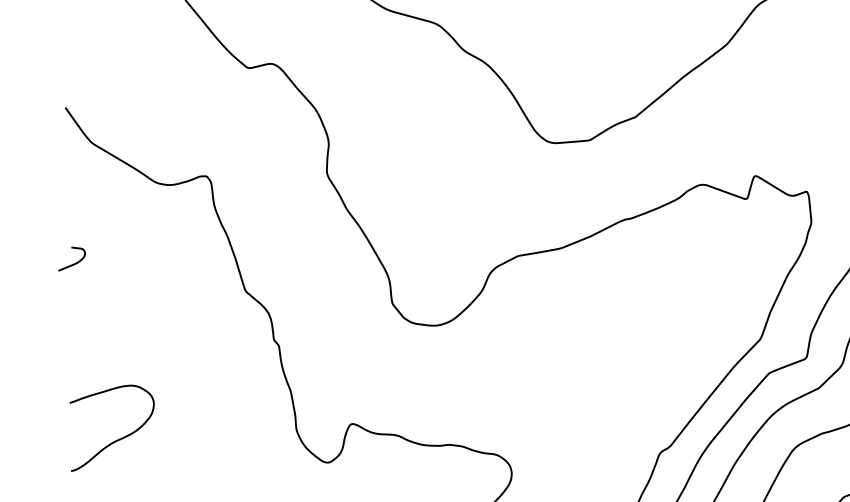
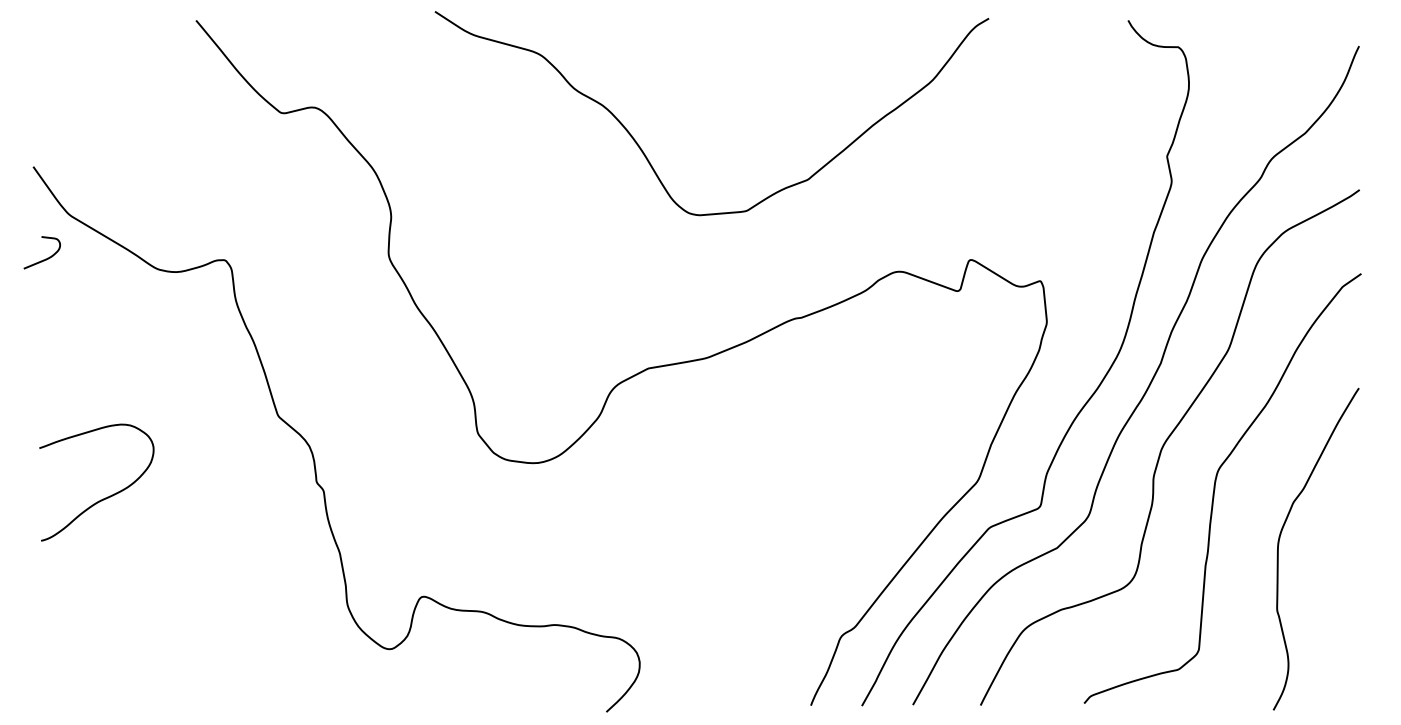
curve: (74, 263) -> (45, 258), moved
curve: (116, 440) -> (103, 498), moved

